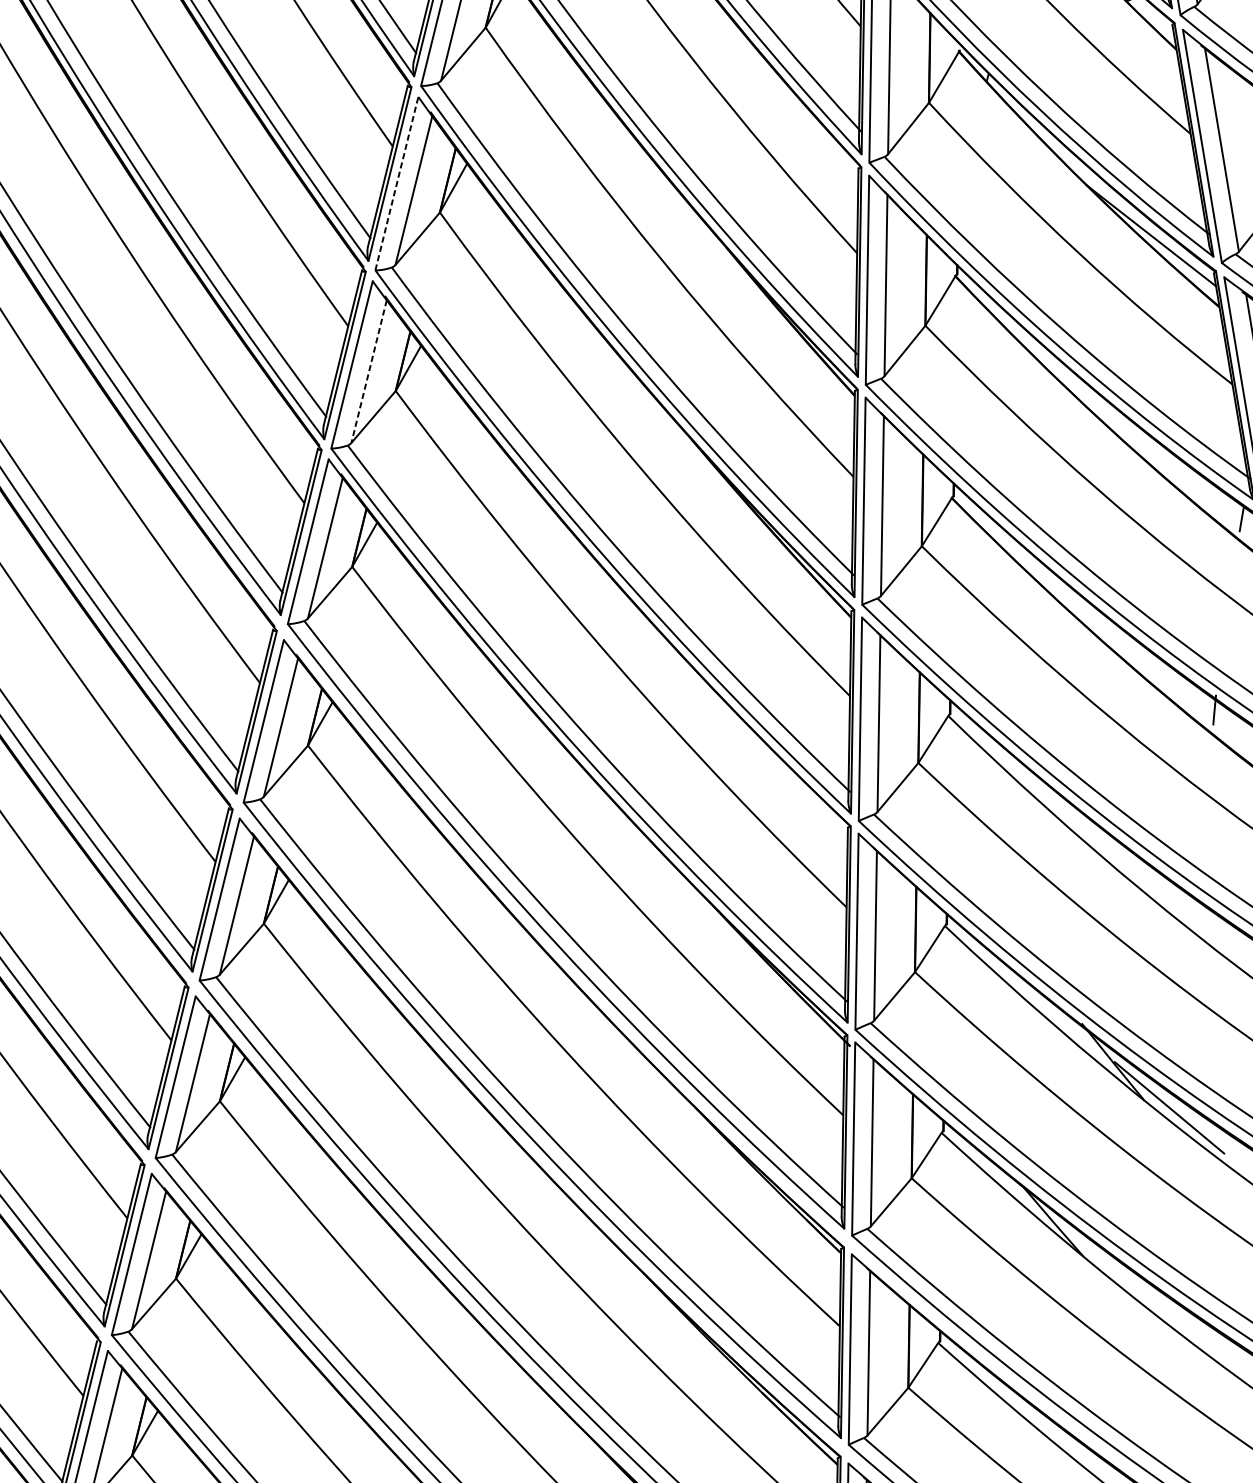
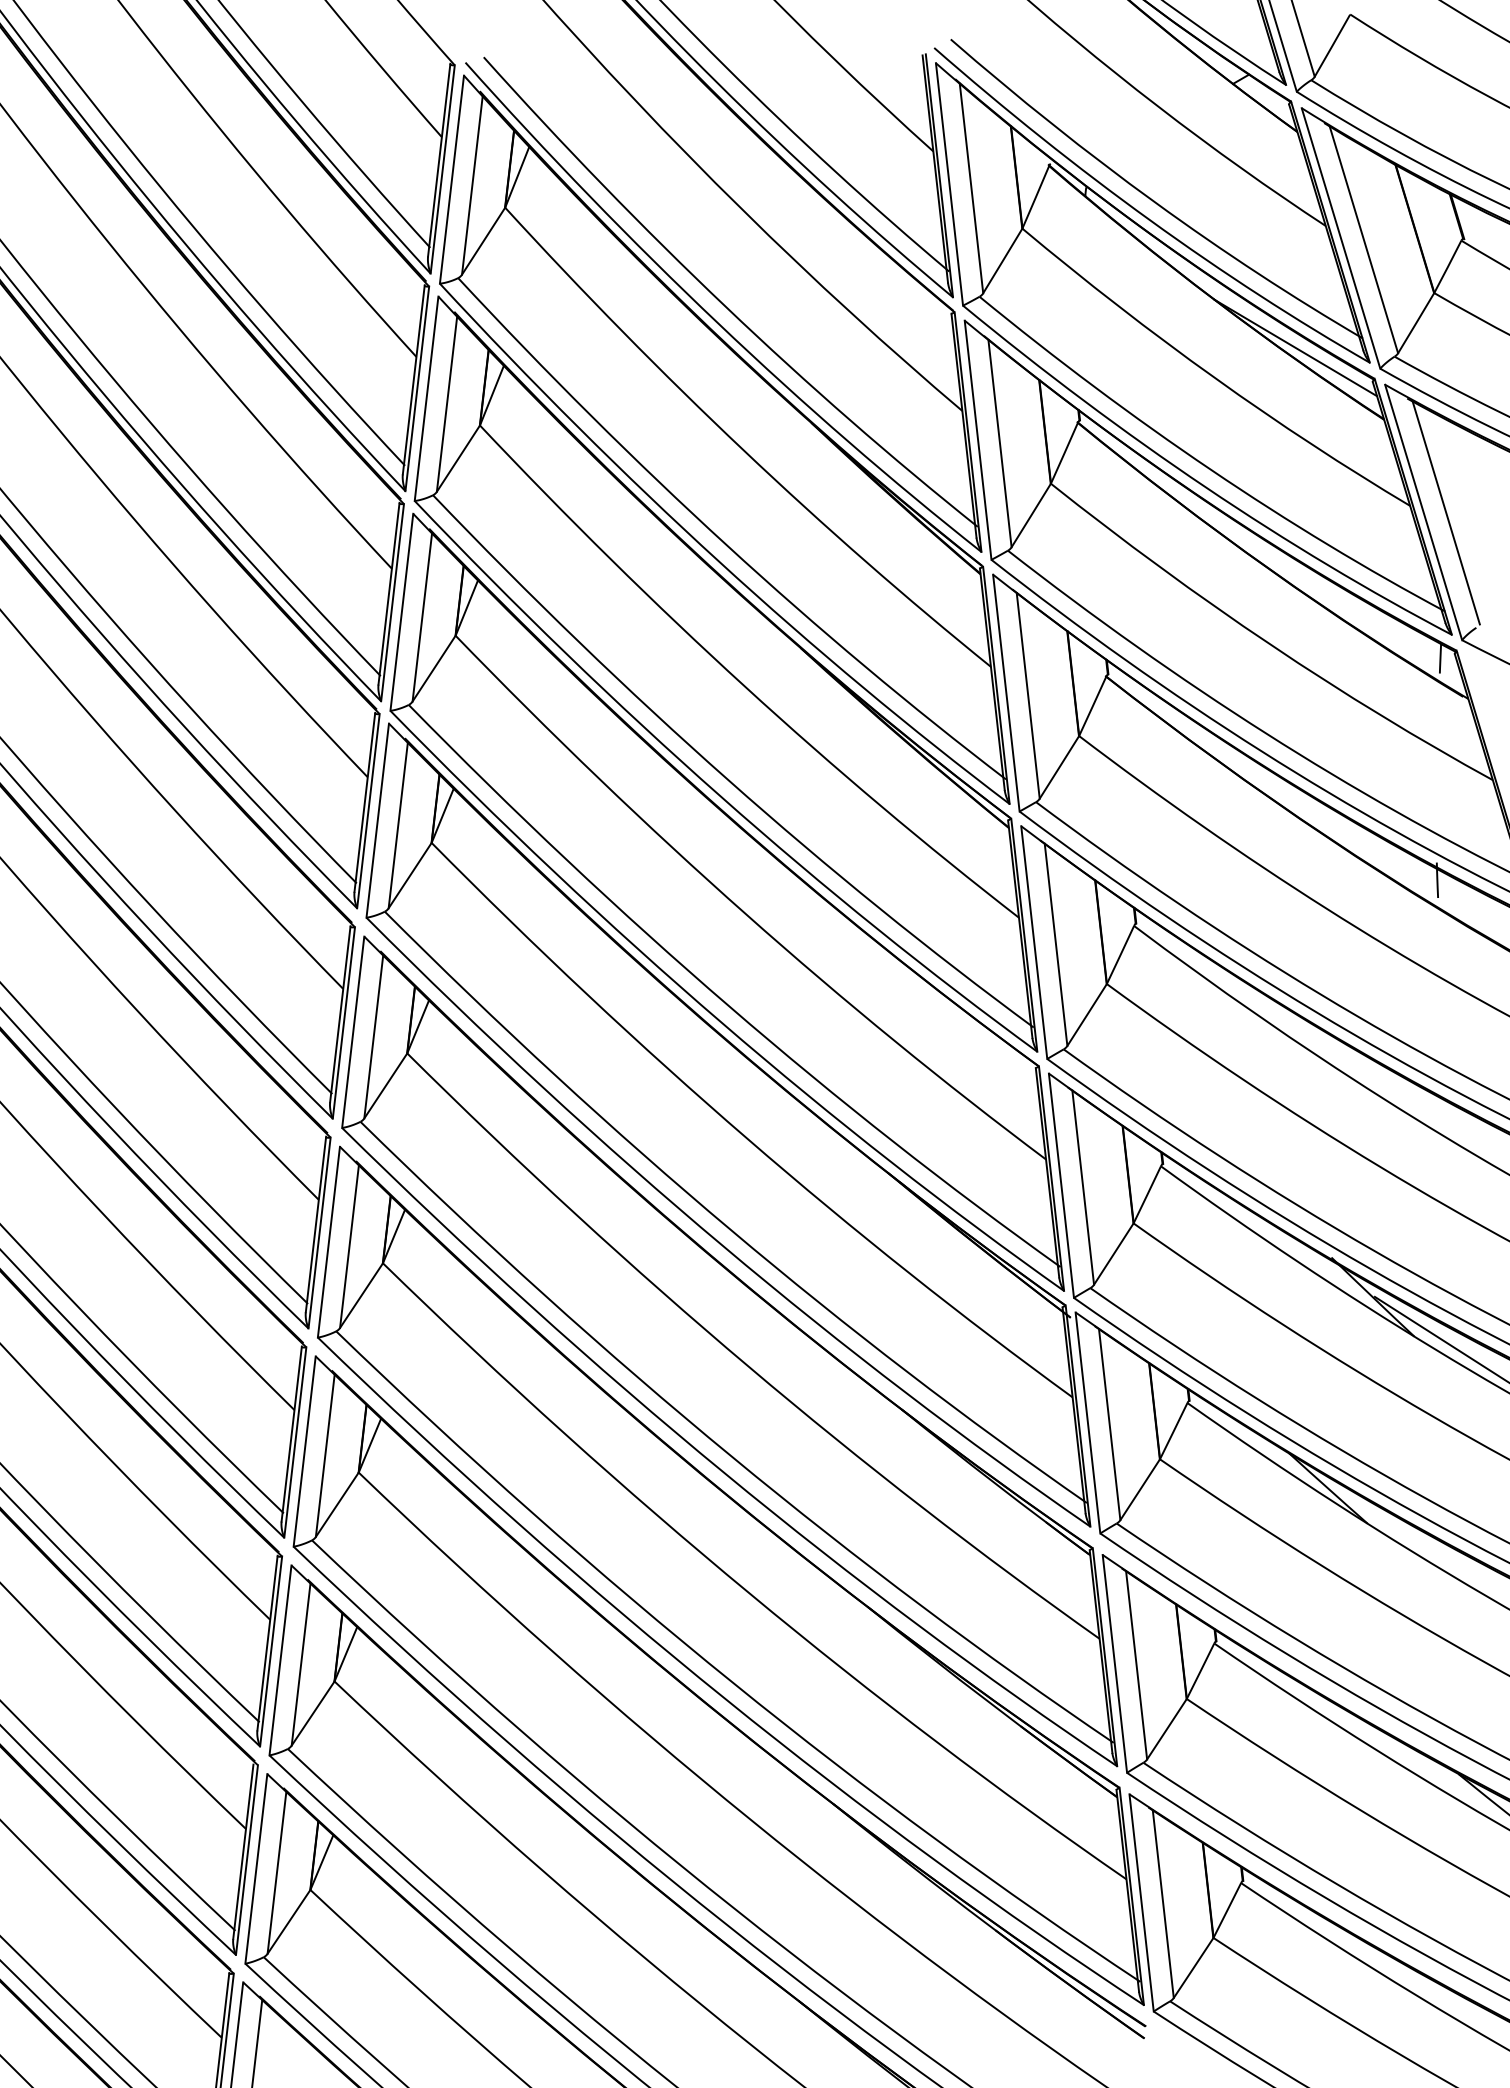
line: (396, 183) -> (426, 398), dashed -> solid
line: (369, 371) -> (422, 617), dashed -> solid

